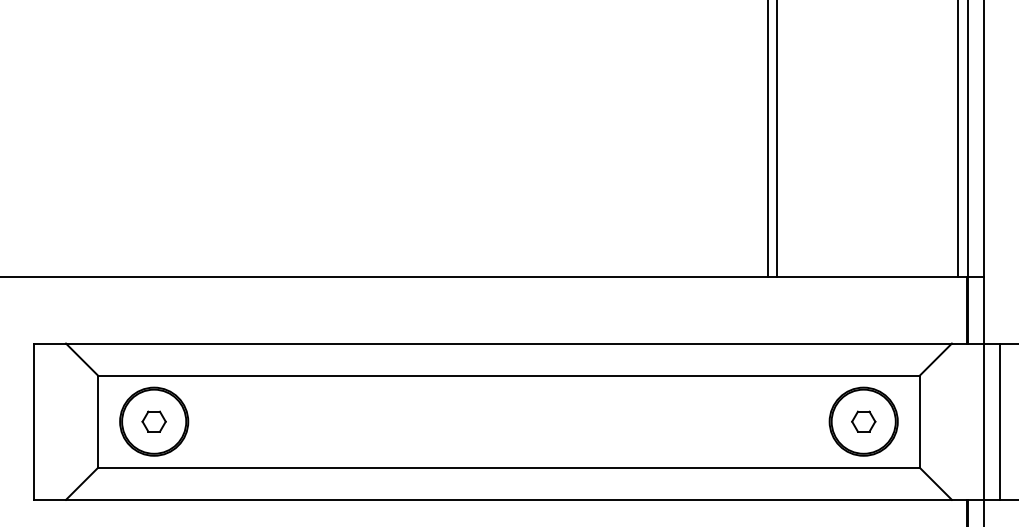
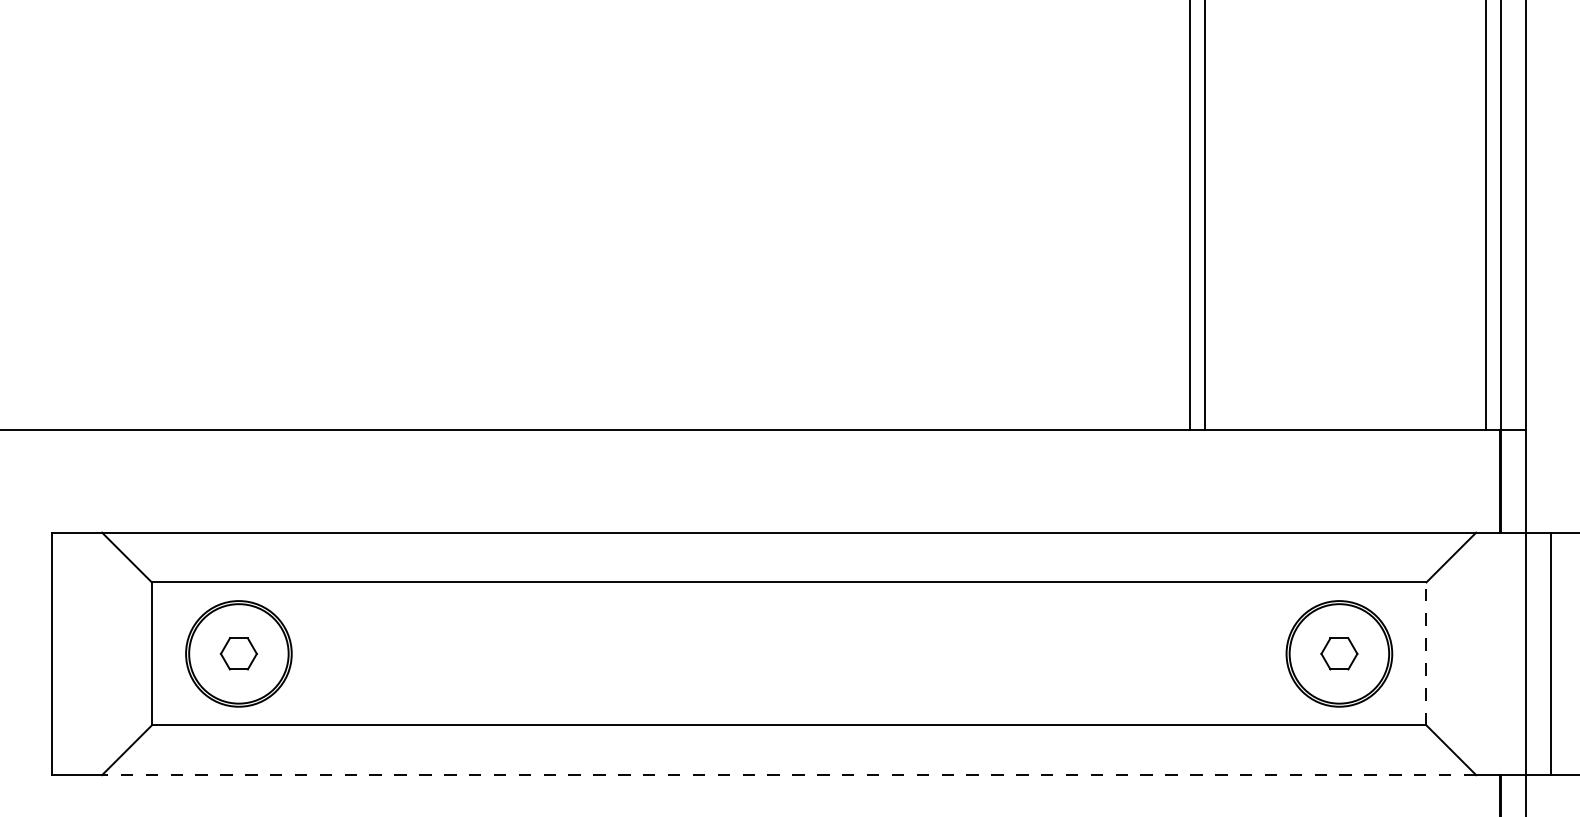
line: (919, 421) -> (1425, 653), solid -> dashed
line: (508, 499) -> (788, 774), solid -> dashed

